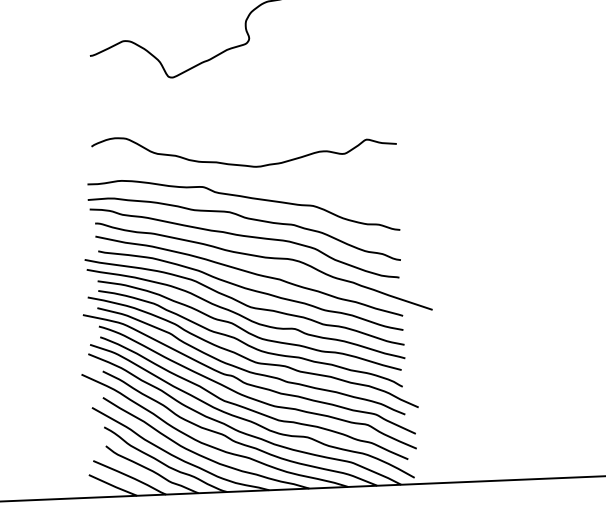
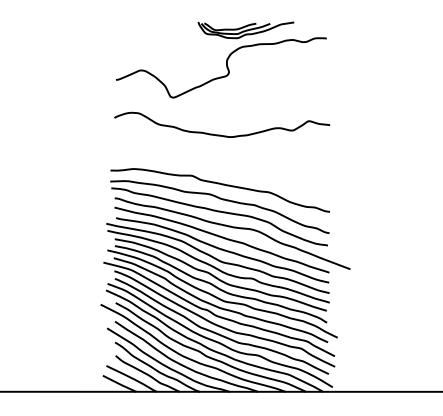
curve: (242, 163) -> (220, 134), moved

